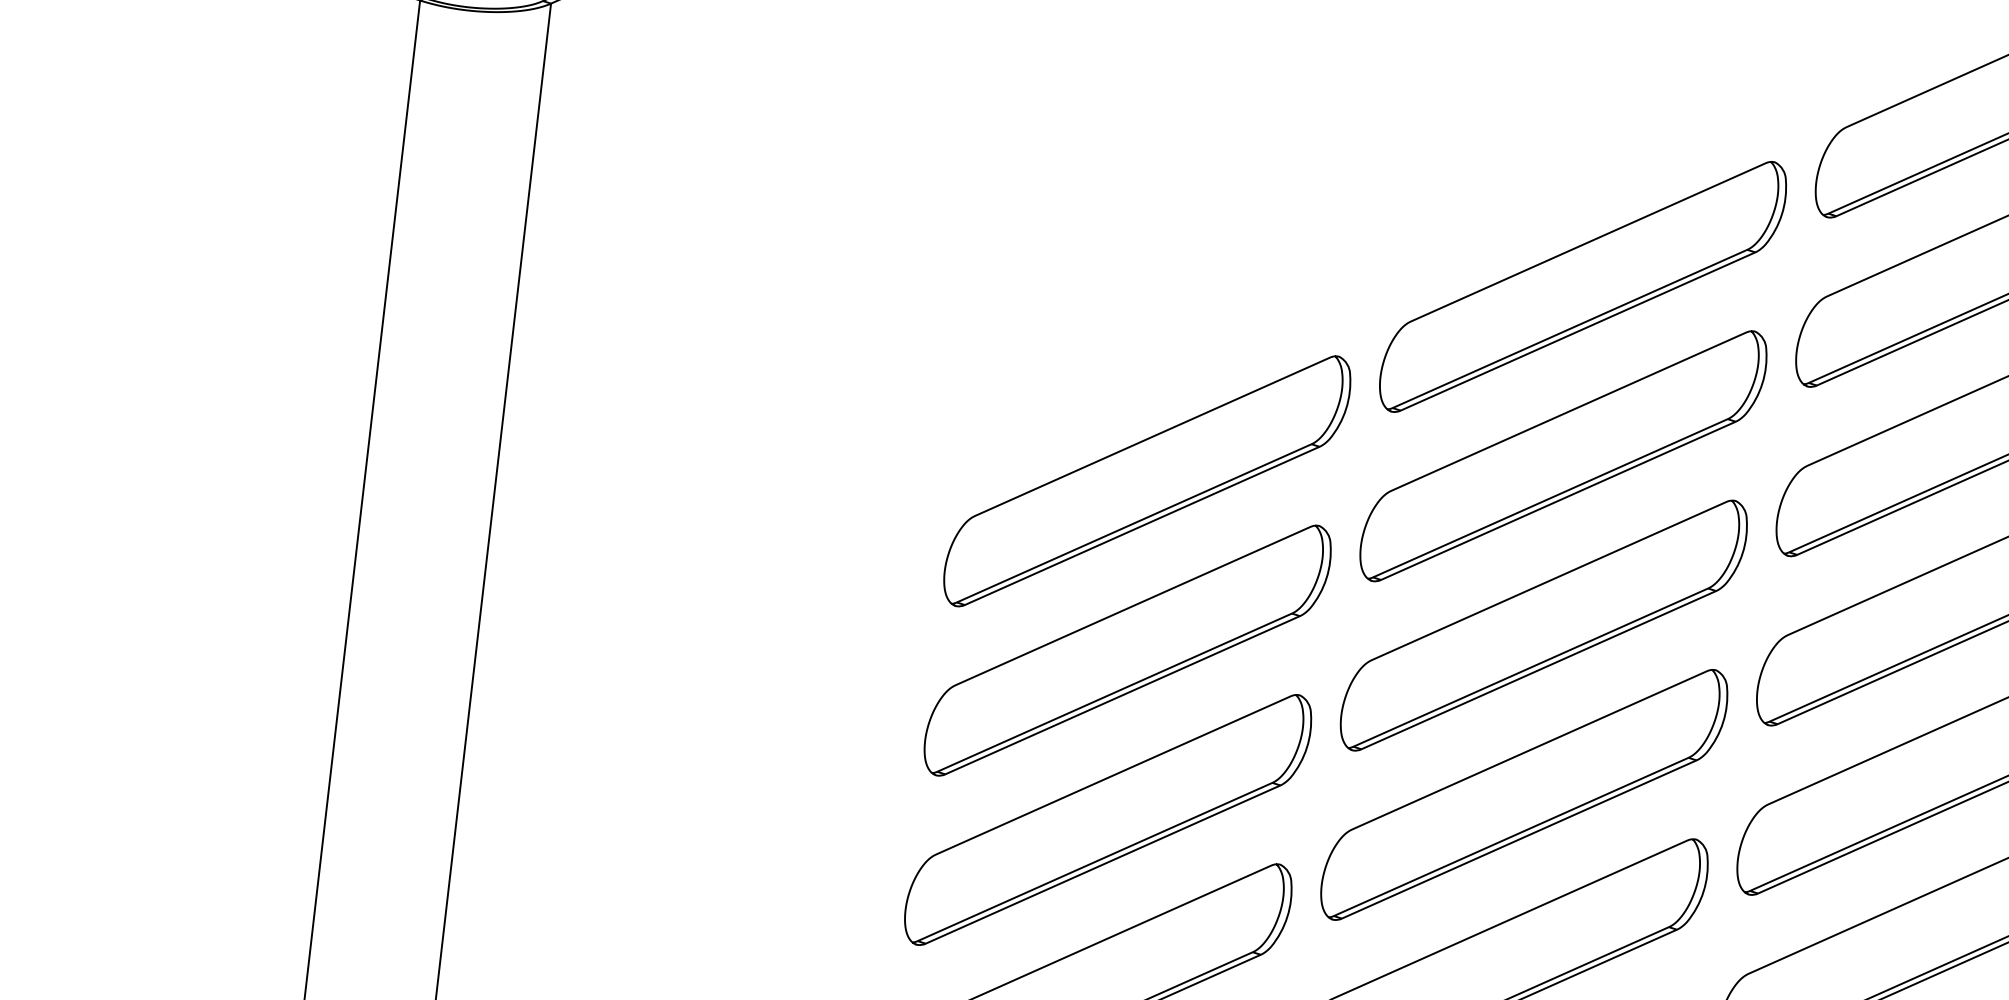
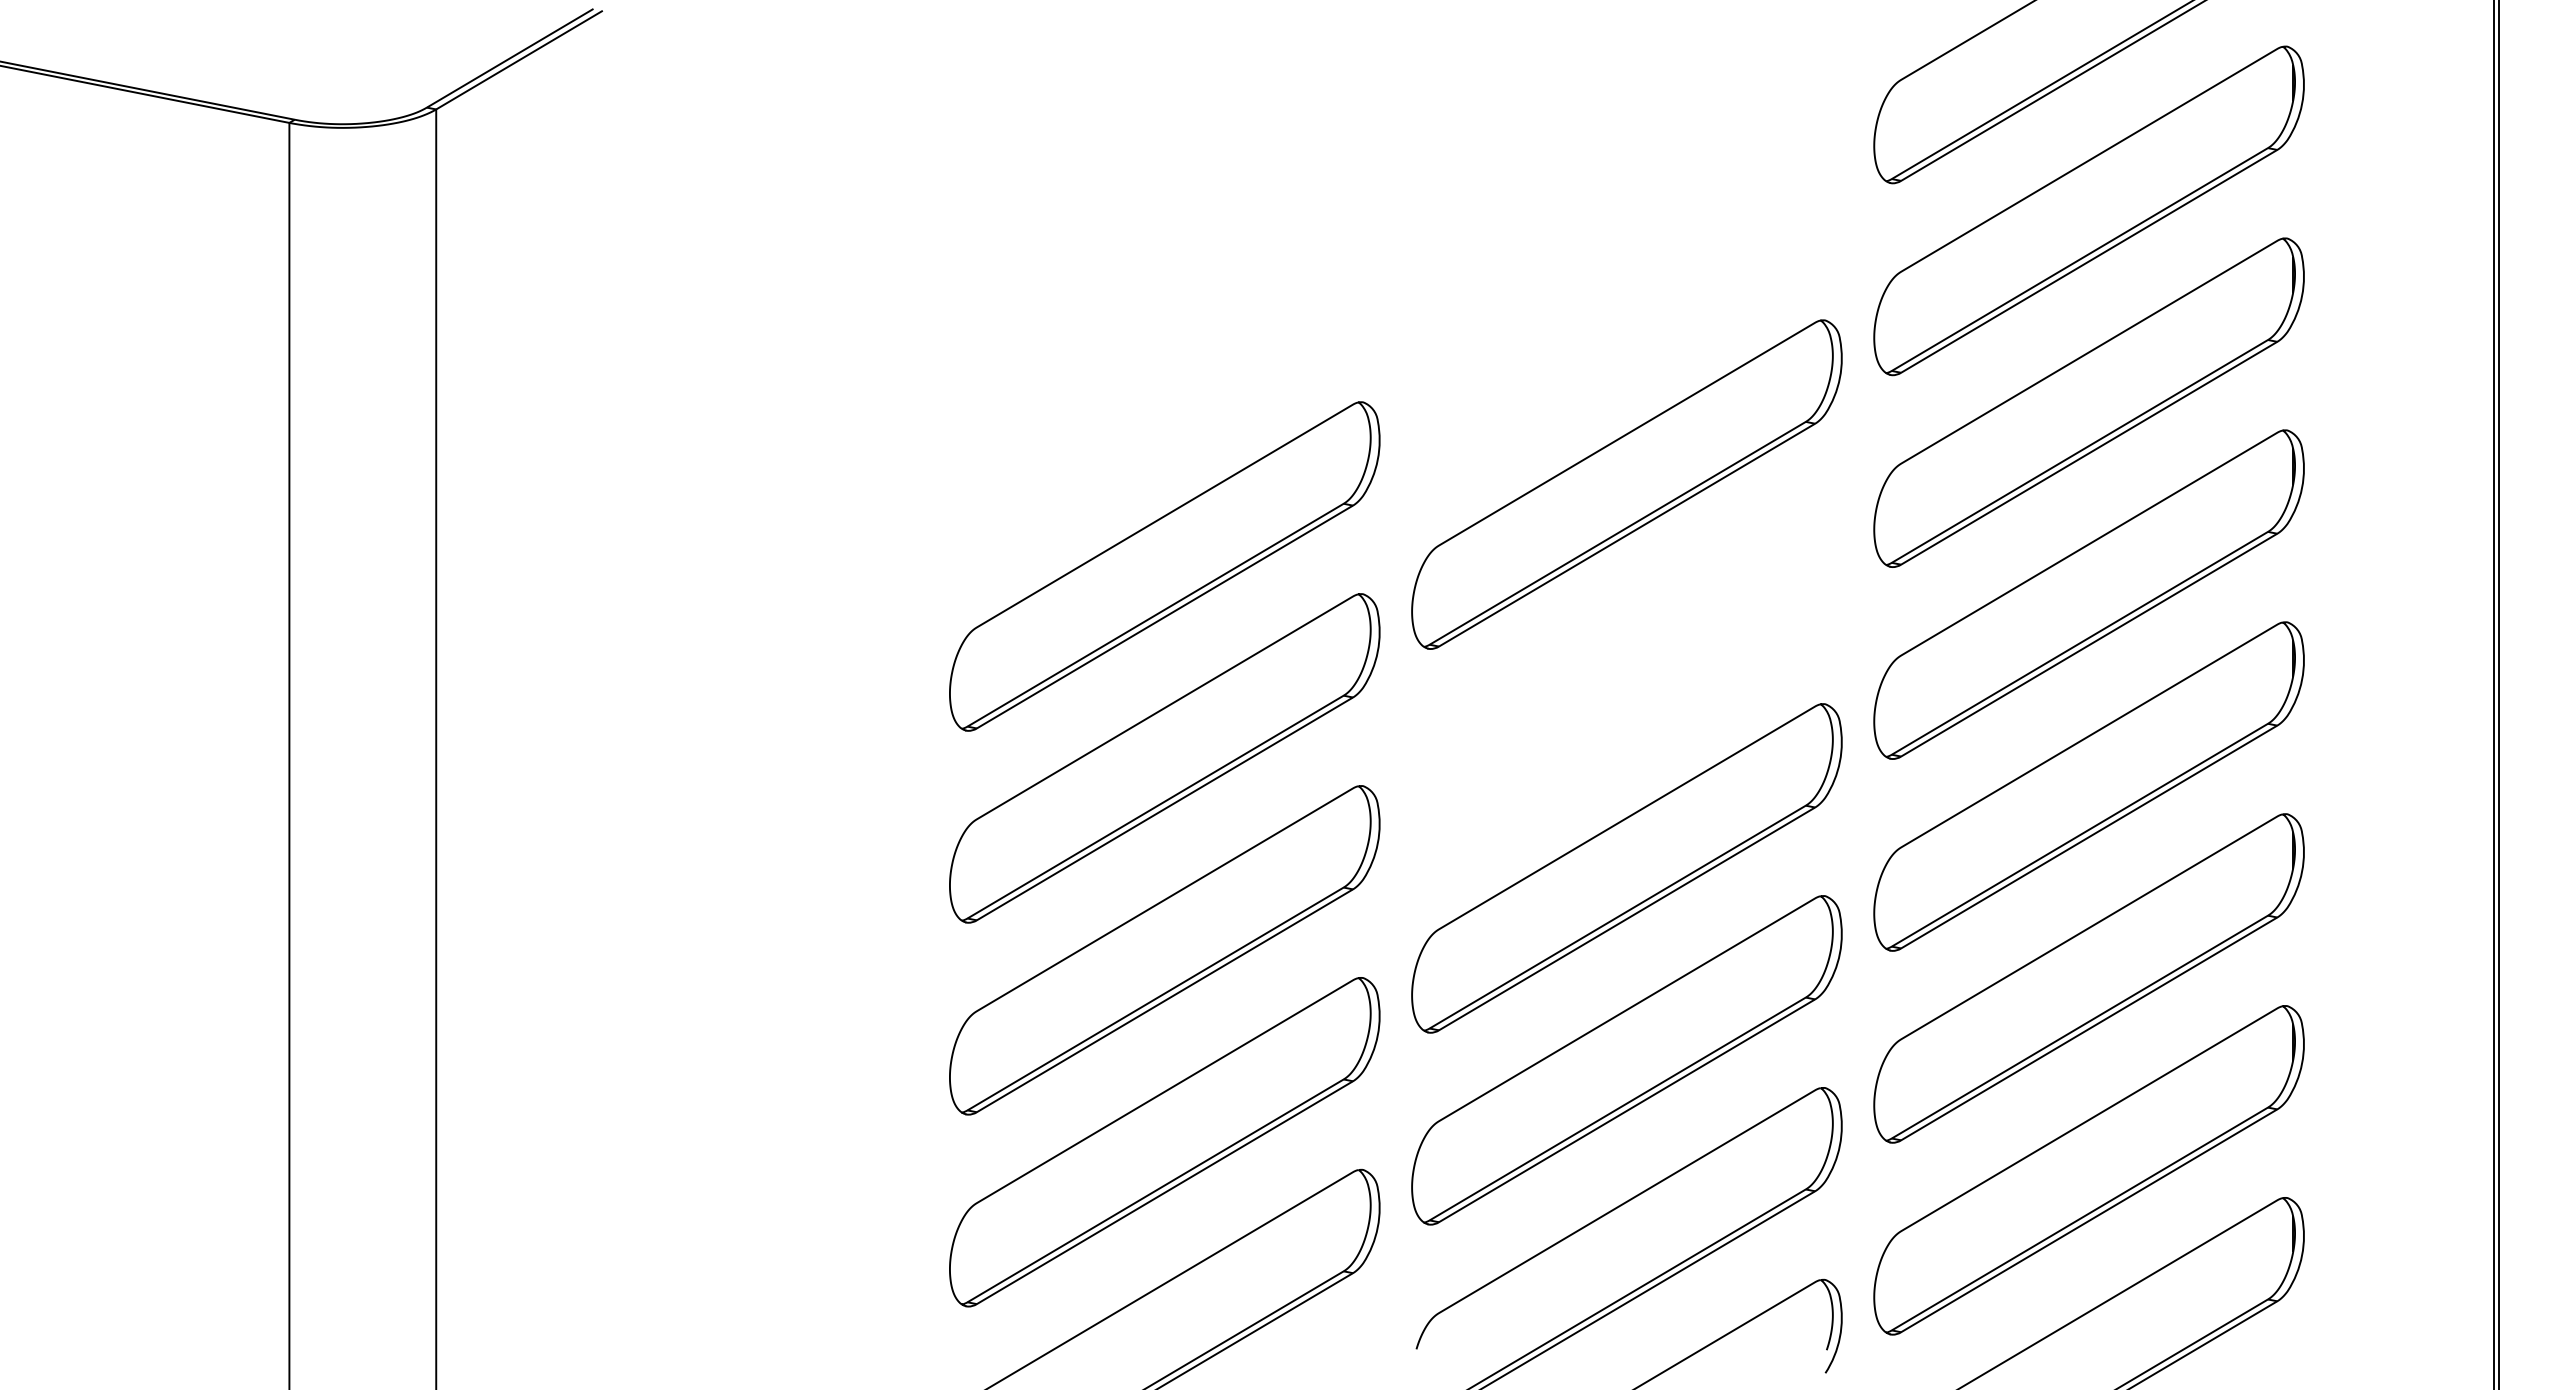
part: (1582, 286) -> (1626, 292), removed
part: (1543, 625) -> (1626, 676), removed

